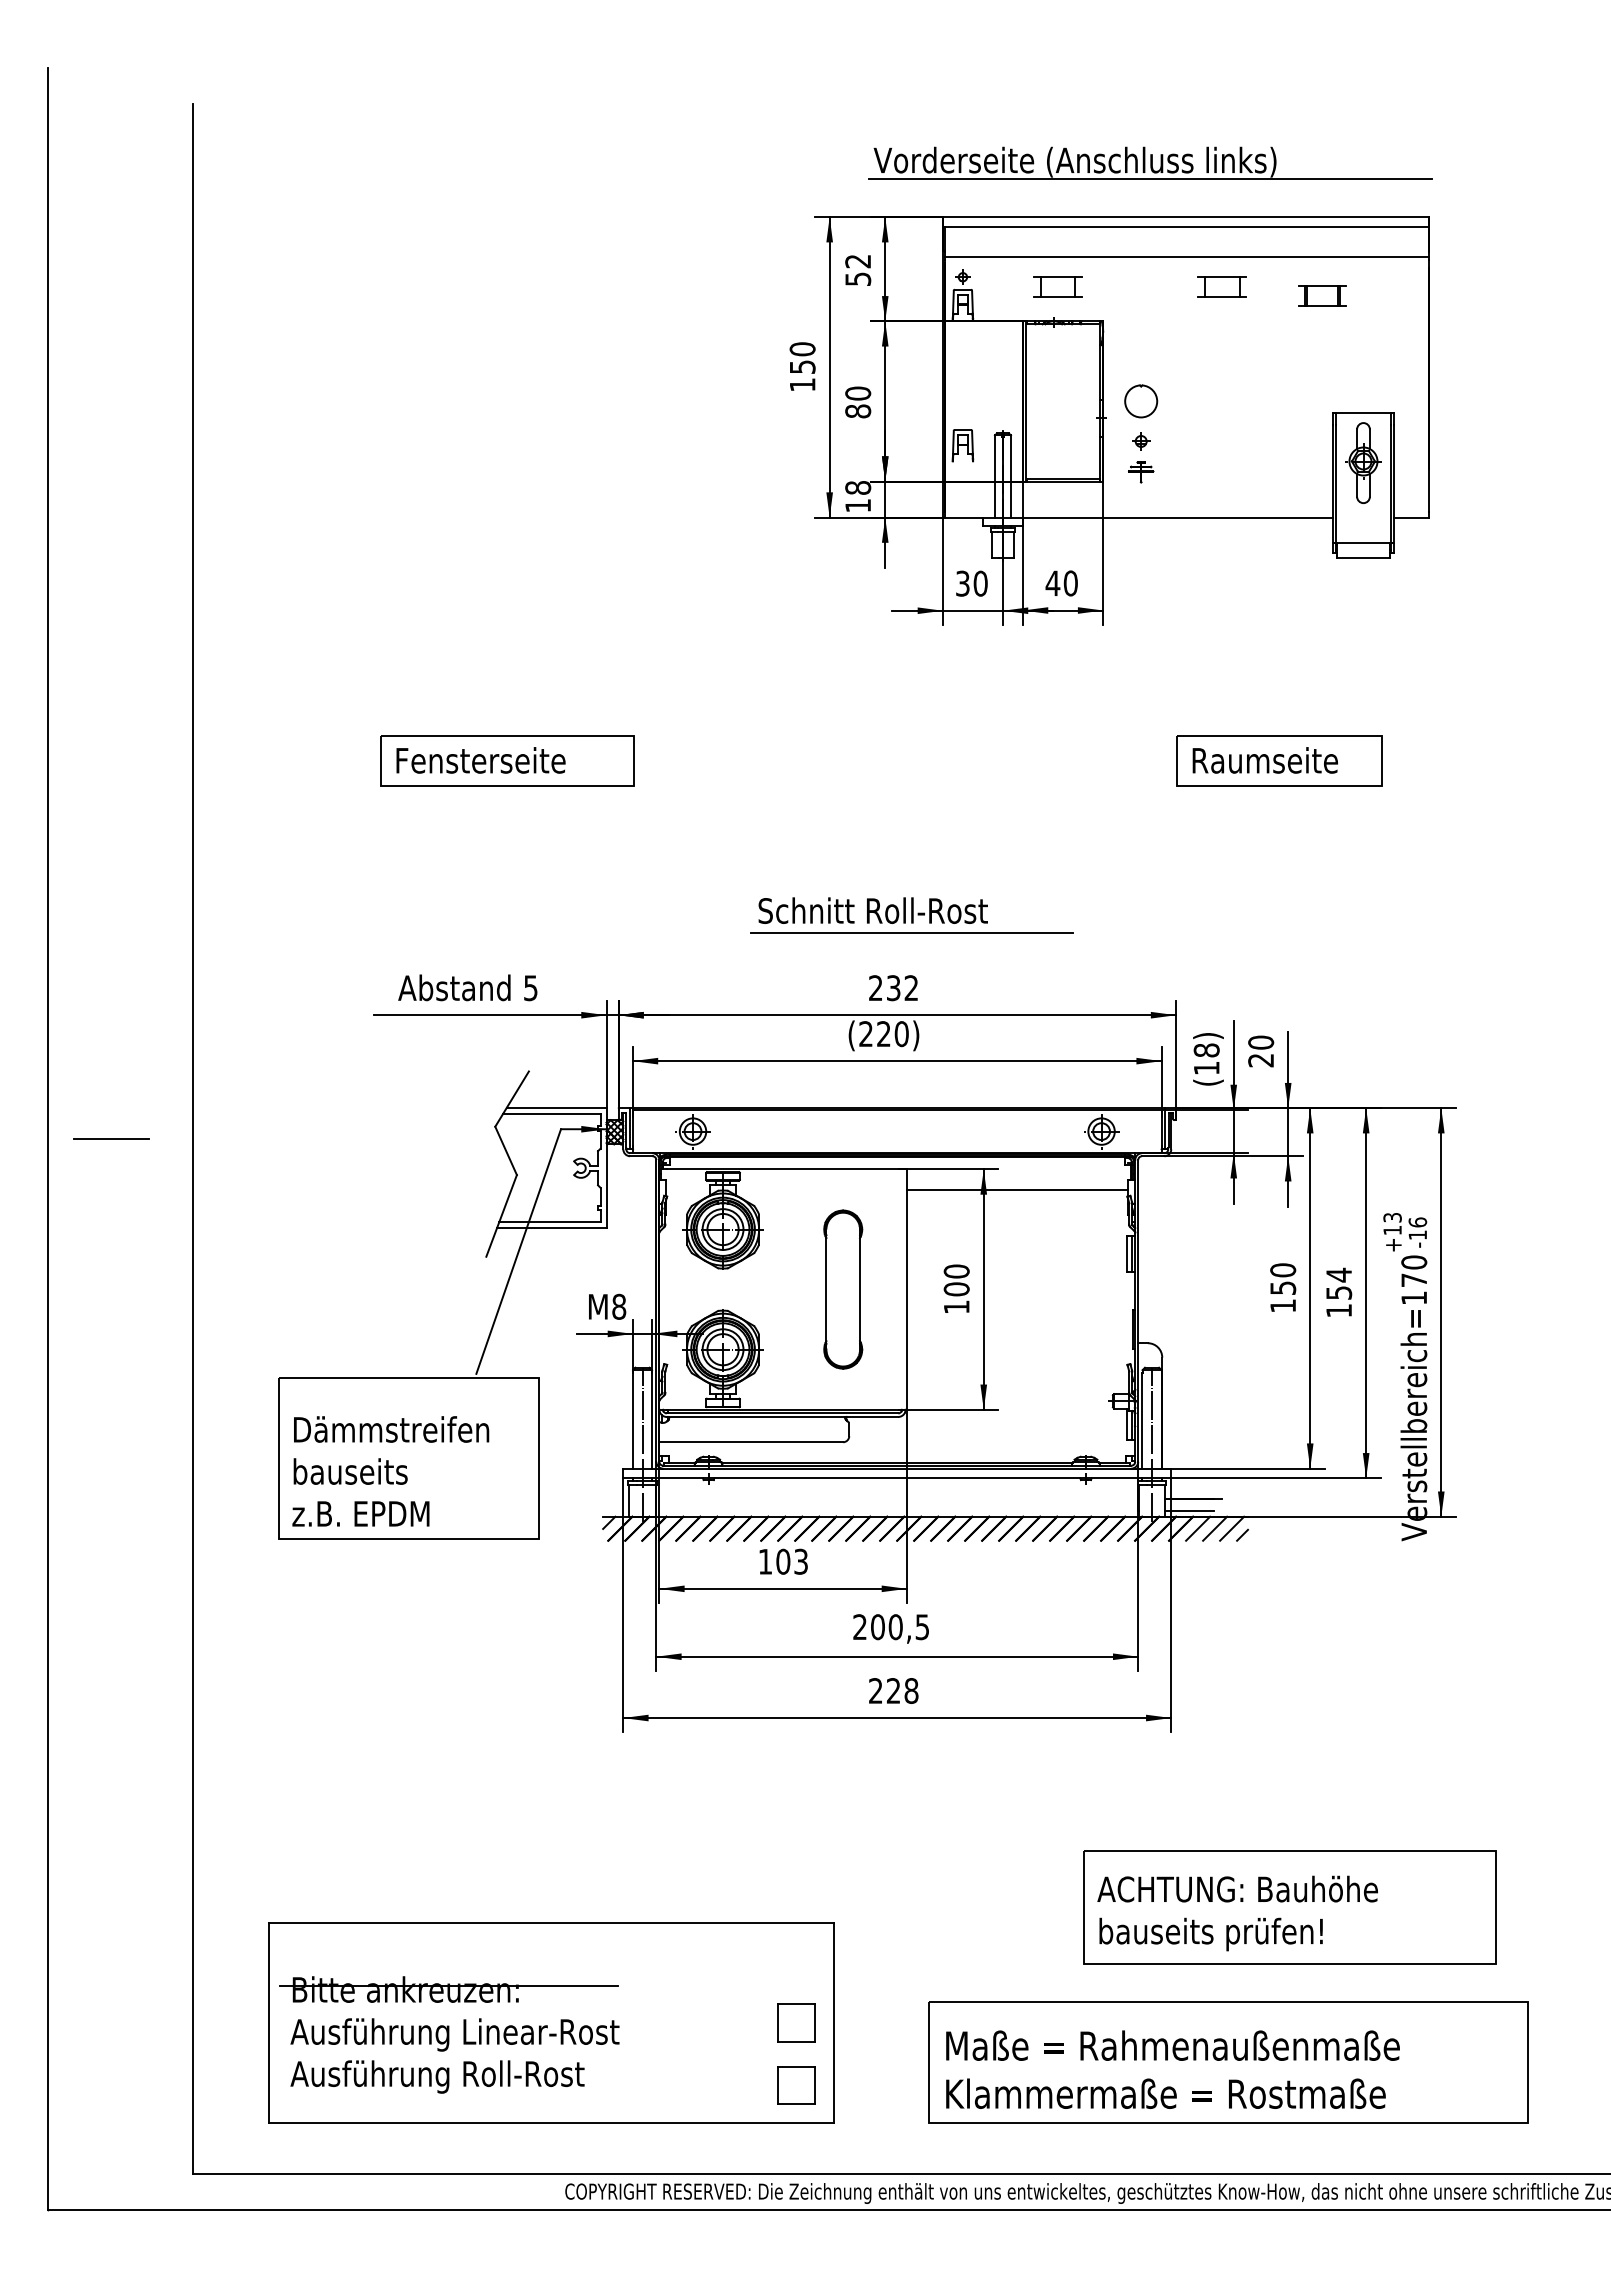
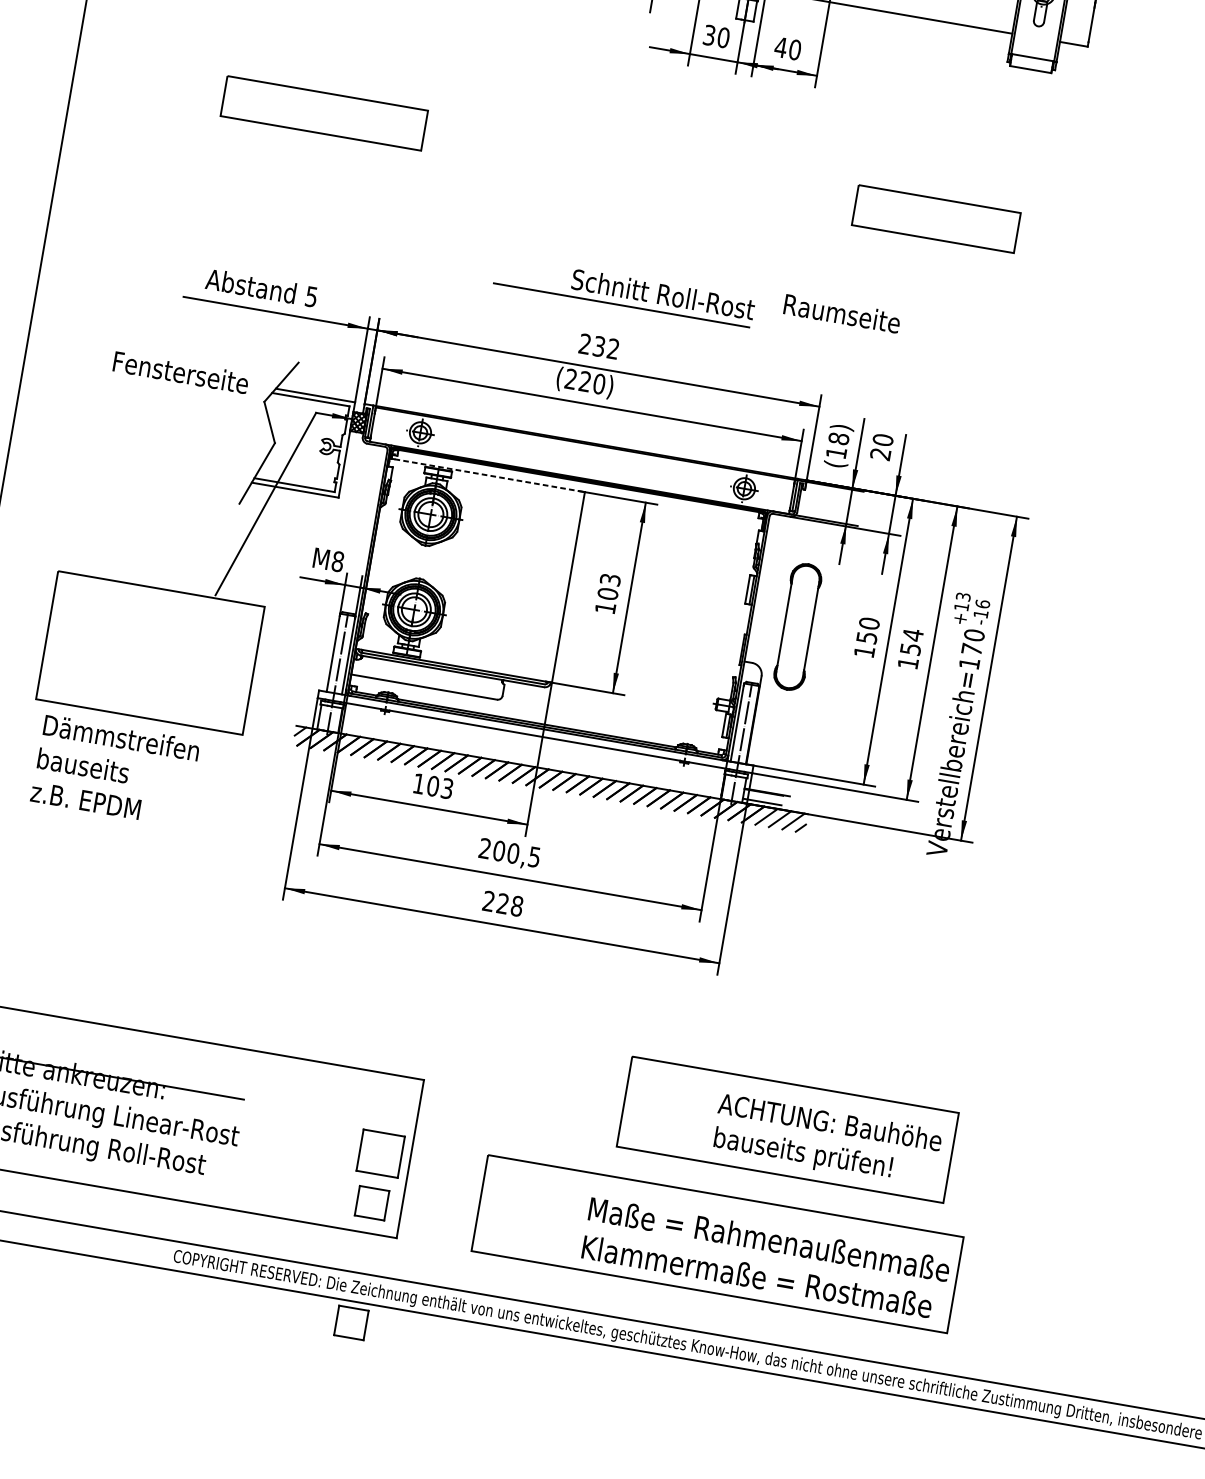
text: (480, 760) -> (180, 372), moved
text: (1264, 760) -> (841, 313), moved
text: (872, 910) -> (662, 294), moved
line: (783, 1169) -> (487, 475), solid -> dashed
line: (1017, 1190) -> (669, 523), removed
text: (956, 1271) -> (610, 579), 100 -> 103
part: (843, 1289) -> (798, 626), moved
text: (390, 1471) -> (115, 771), moved
text: (1237, 1913) -> (826, 1141), moved
part: (796, 2022) -> (380, 1153), size x1.4
text: (1172, 2069) -> (765, 1258), moved
part: (796, 2236) -> (351, 1323), added

